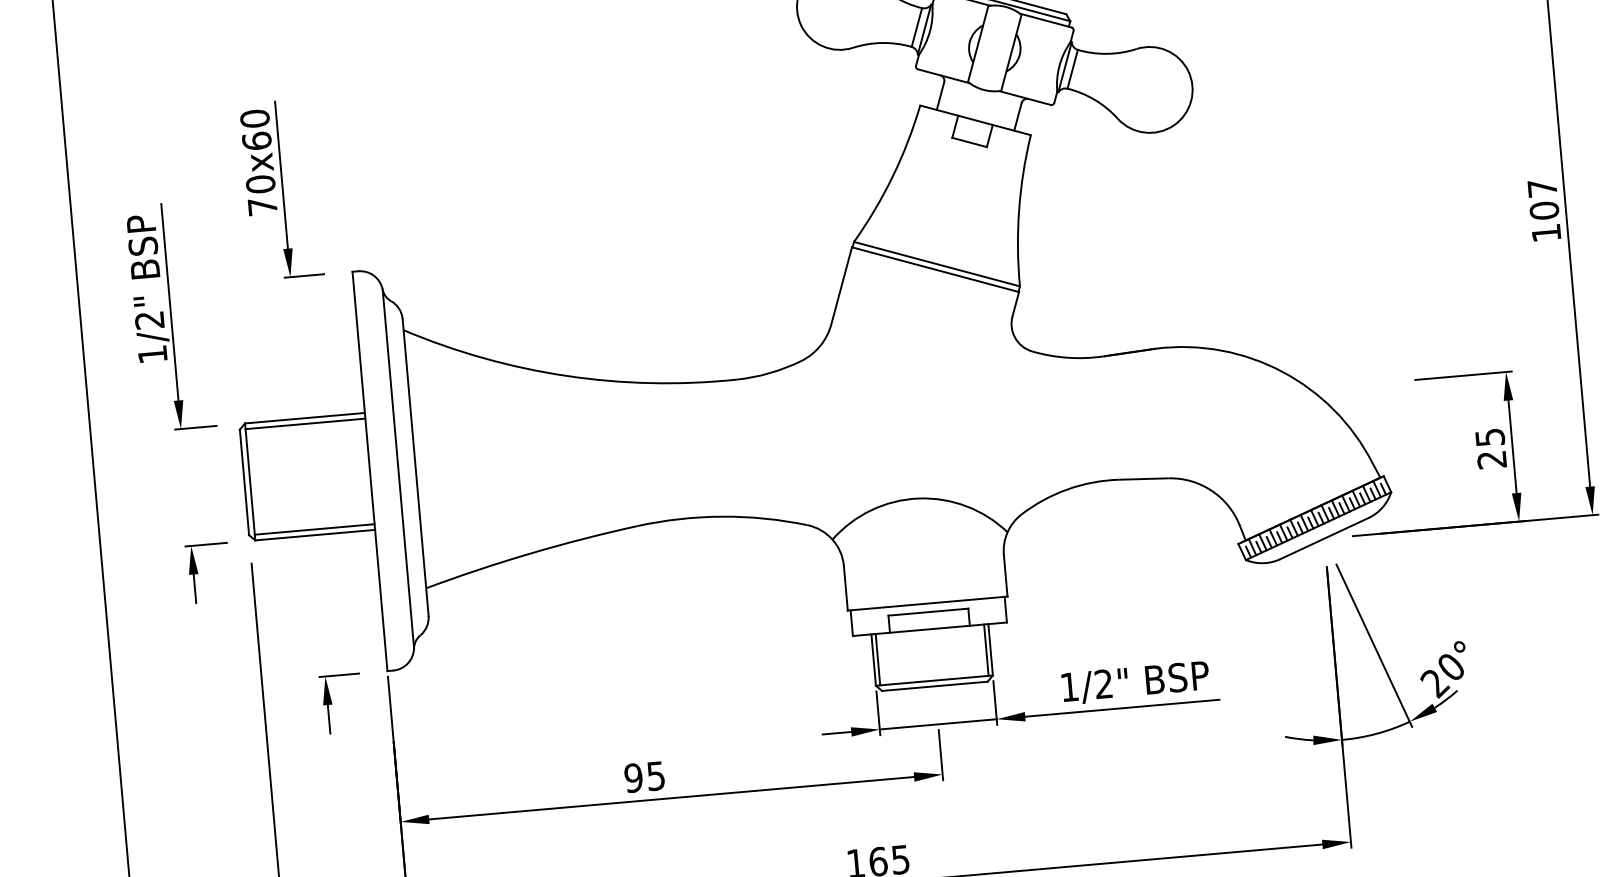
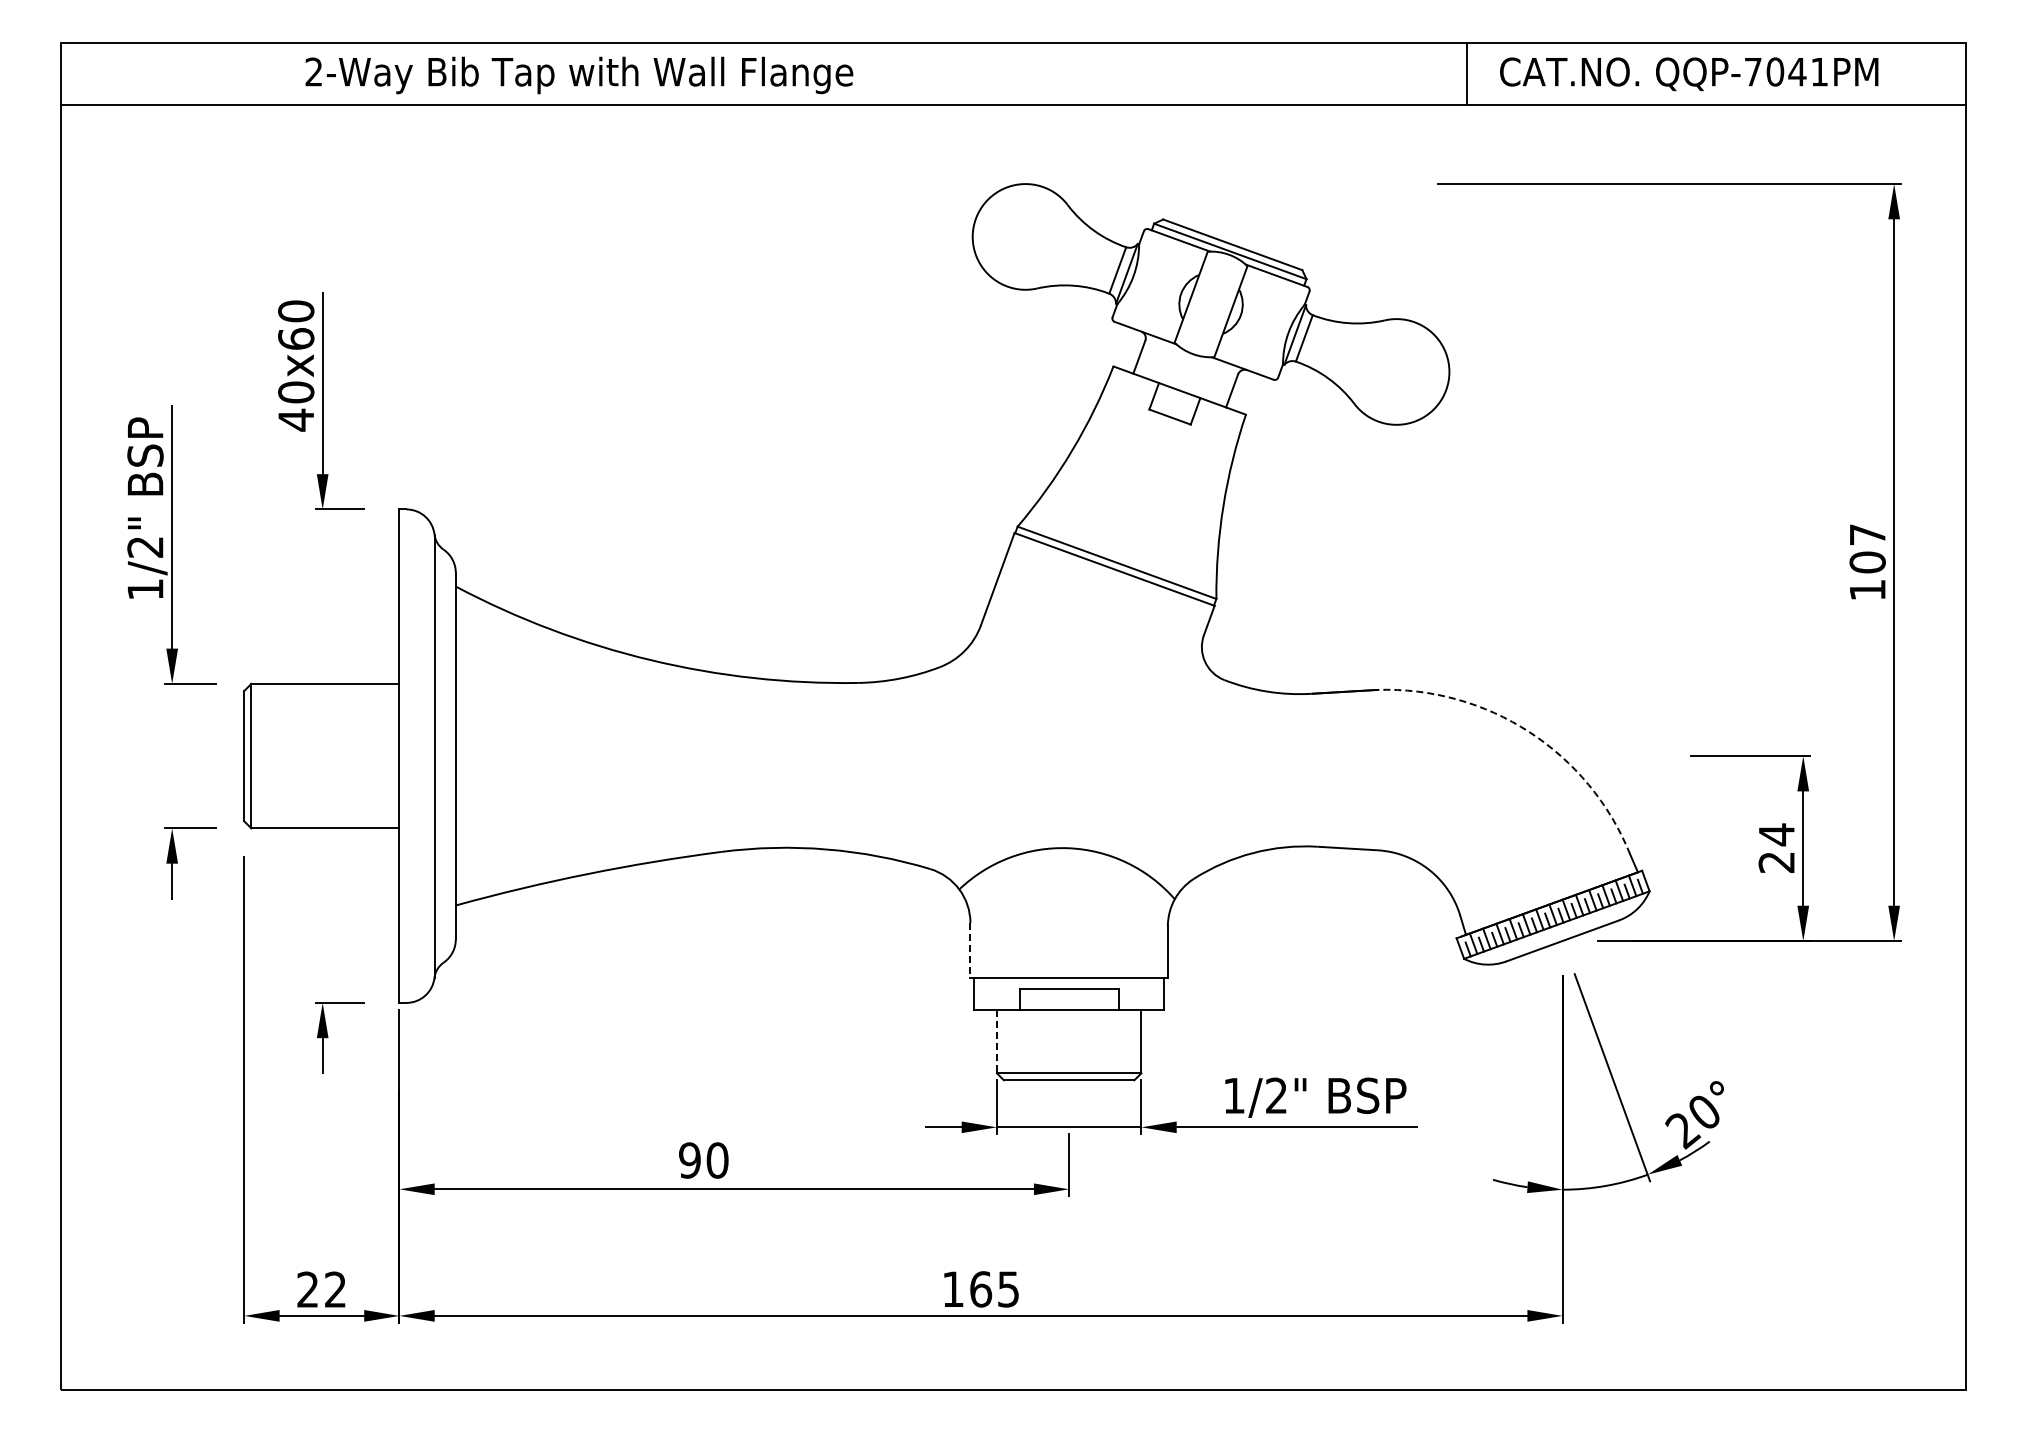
text: (262, 206) -> (295, 419), 70x60 -> 40x60
arc: (1282, 372) -> (1529, 732), solid -> dashed
line: (305, 423) -> (325, 690), removed
text: (1489, 437) -> (1776, 834), 25 -> 24
line: (314, 529) -> (325, 821), removed
line: (845, 588) -> (970, 950), solid -> dashed
line: (986, 650) -> (1136, 1041), removed
line: (878, 659) -> (1002, 1041), removed
line: (873, 660) -> (996, 1041), solid -> dashed
text: (656, 776) -> (717, 1160), 95 -> 90

